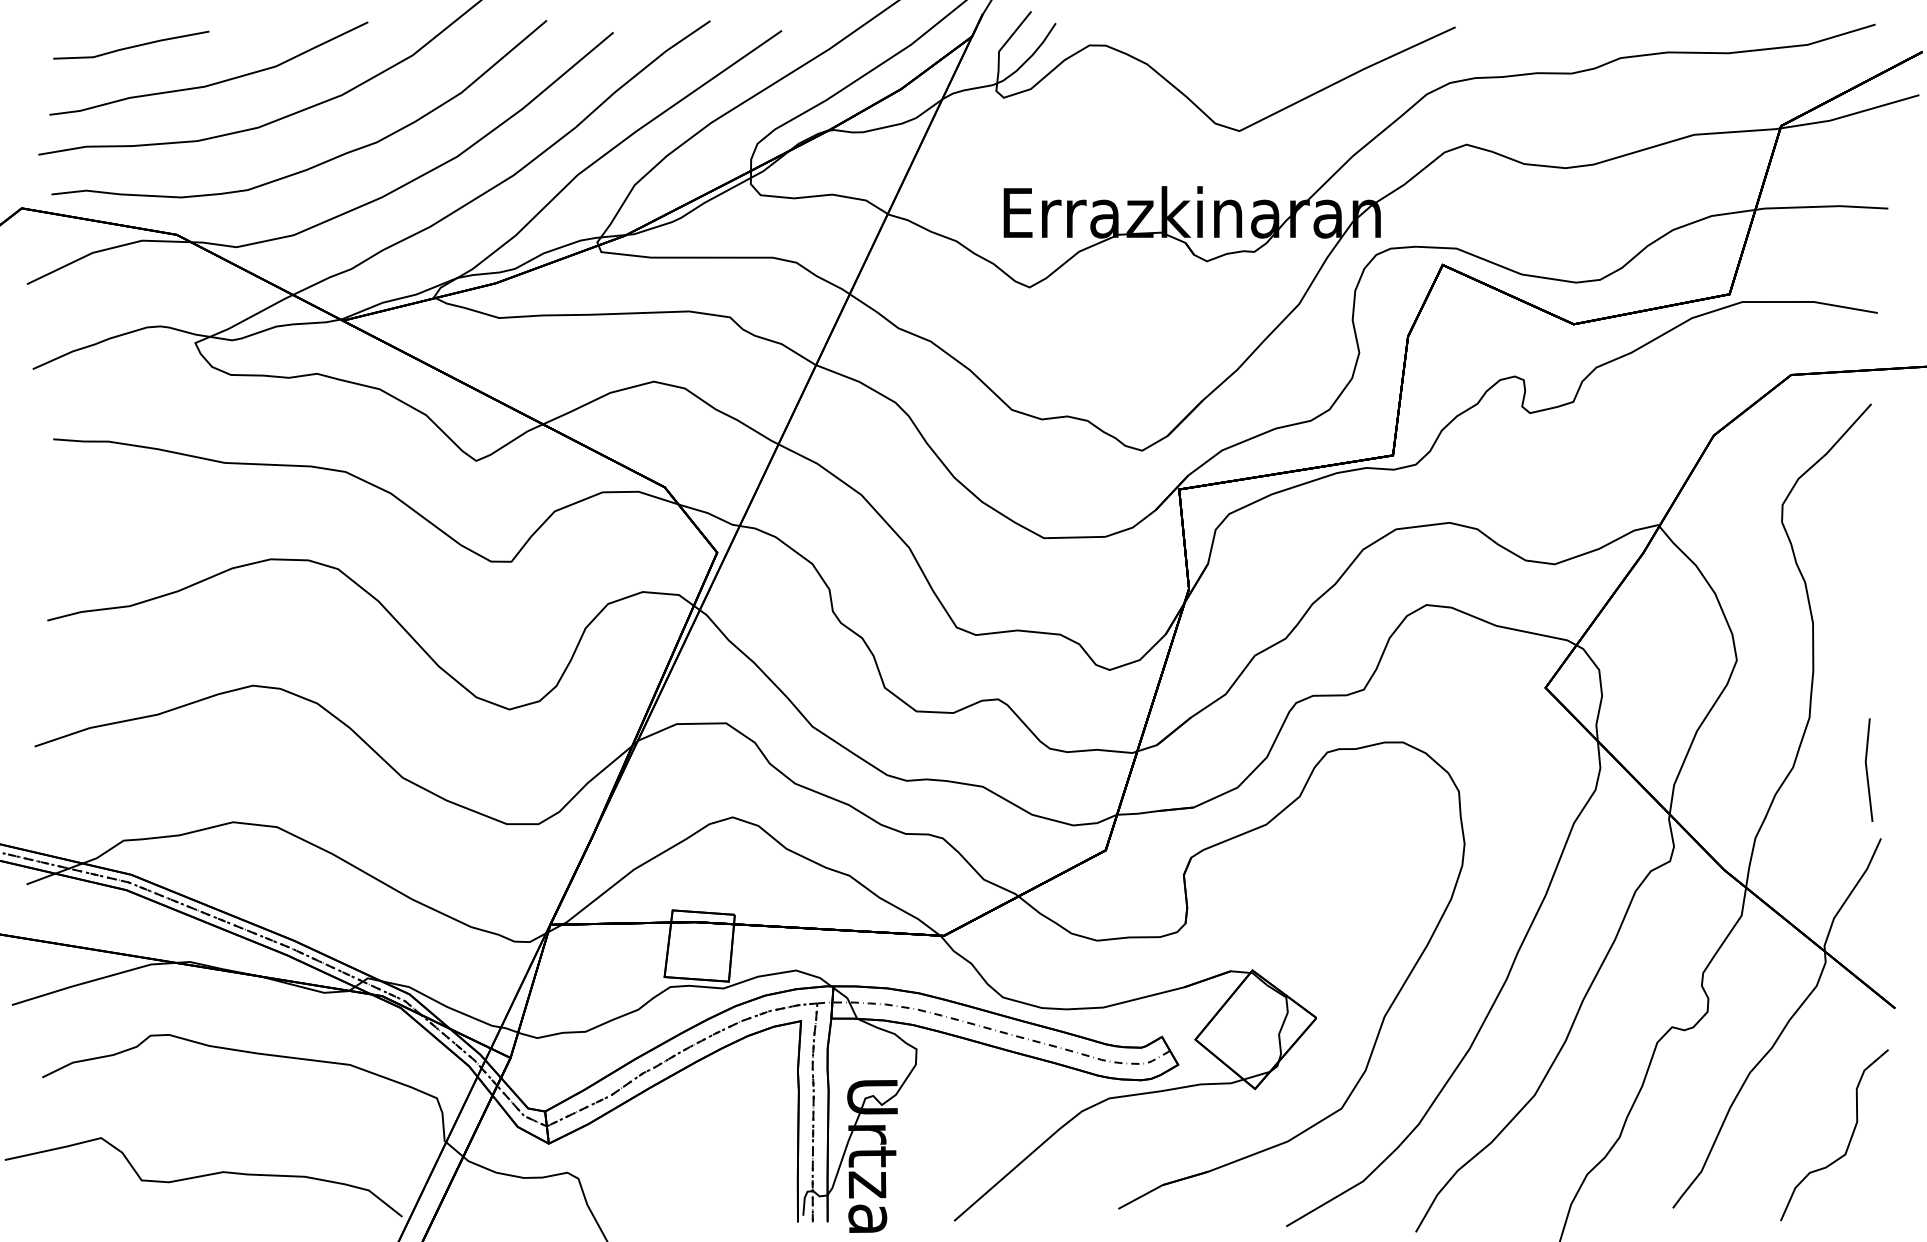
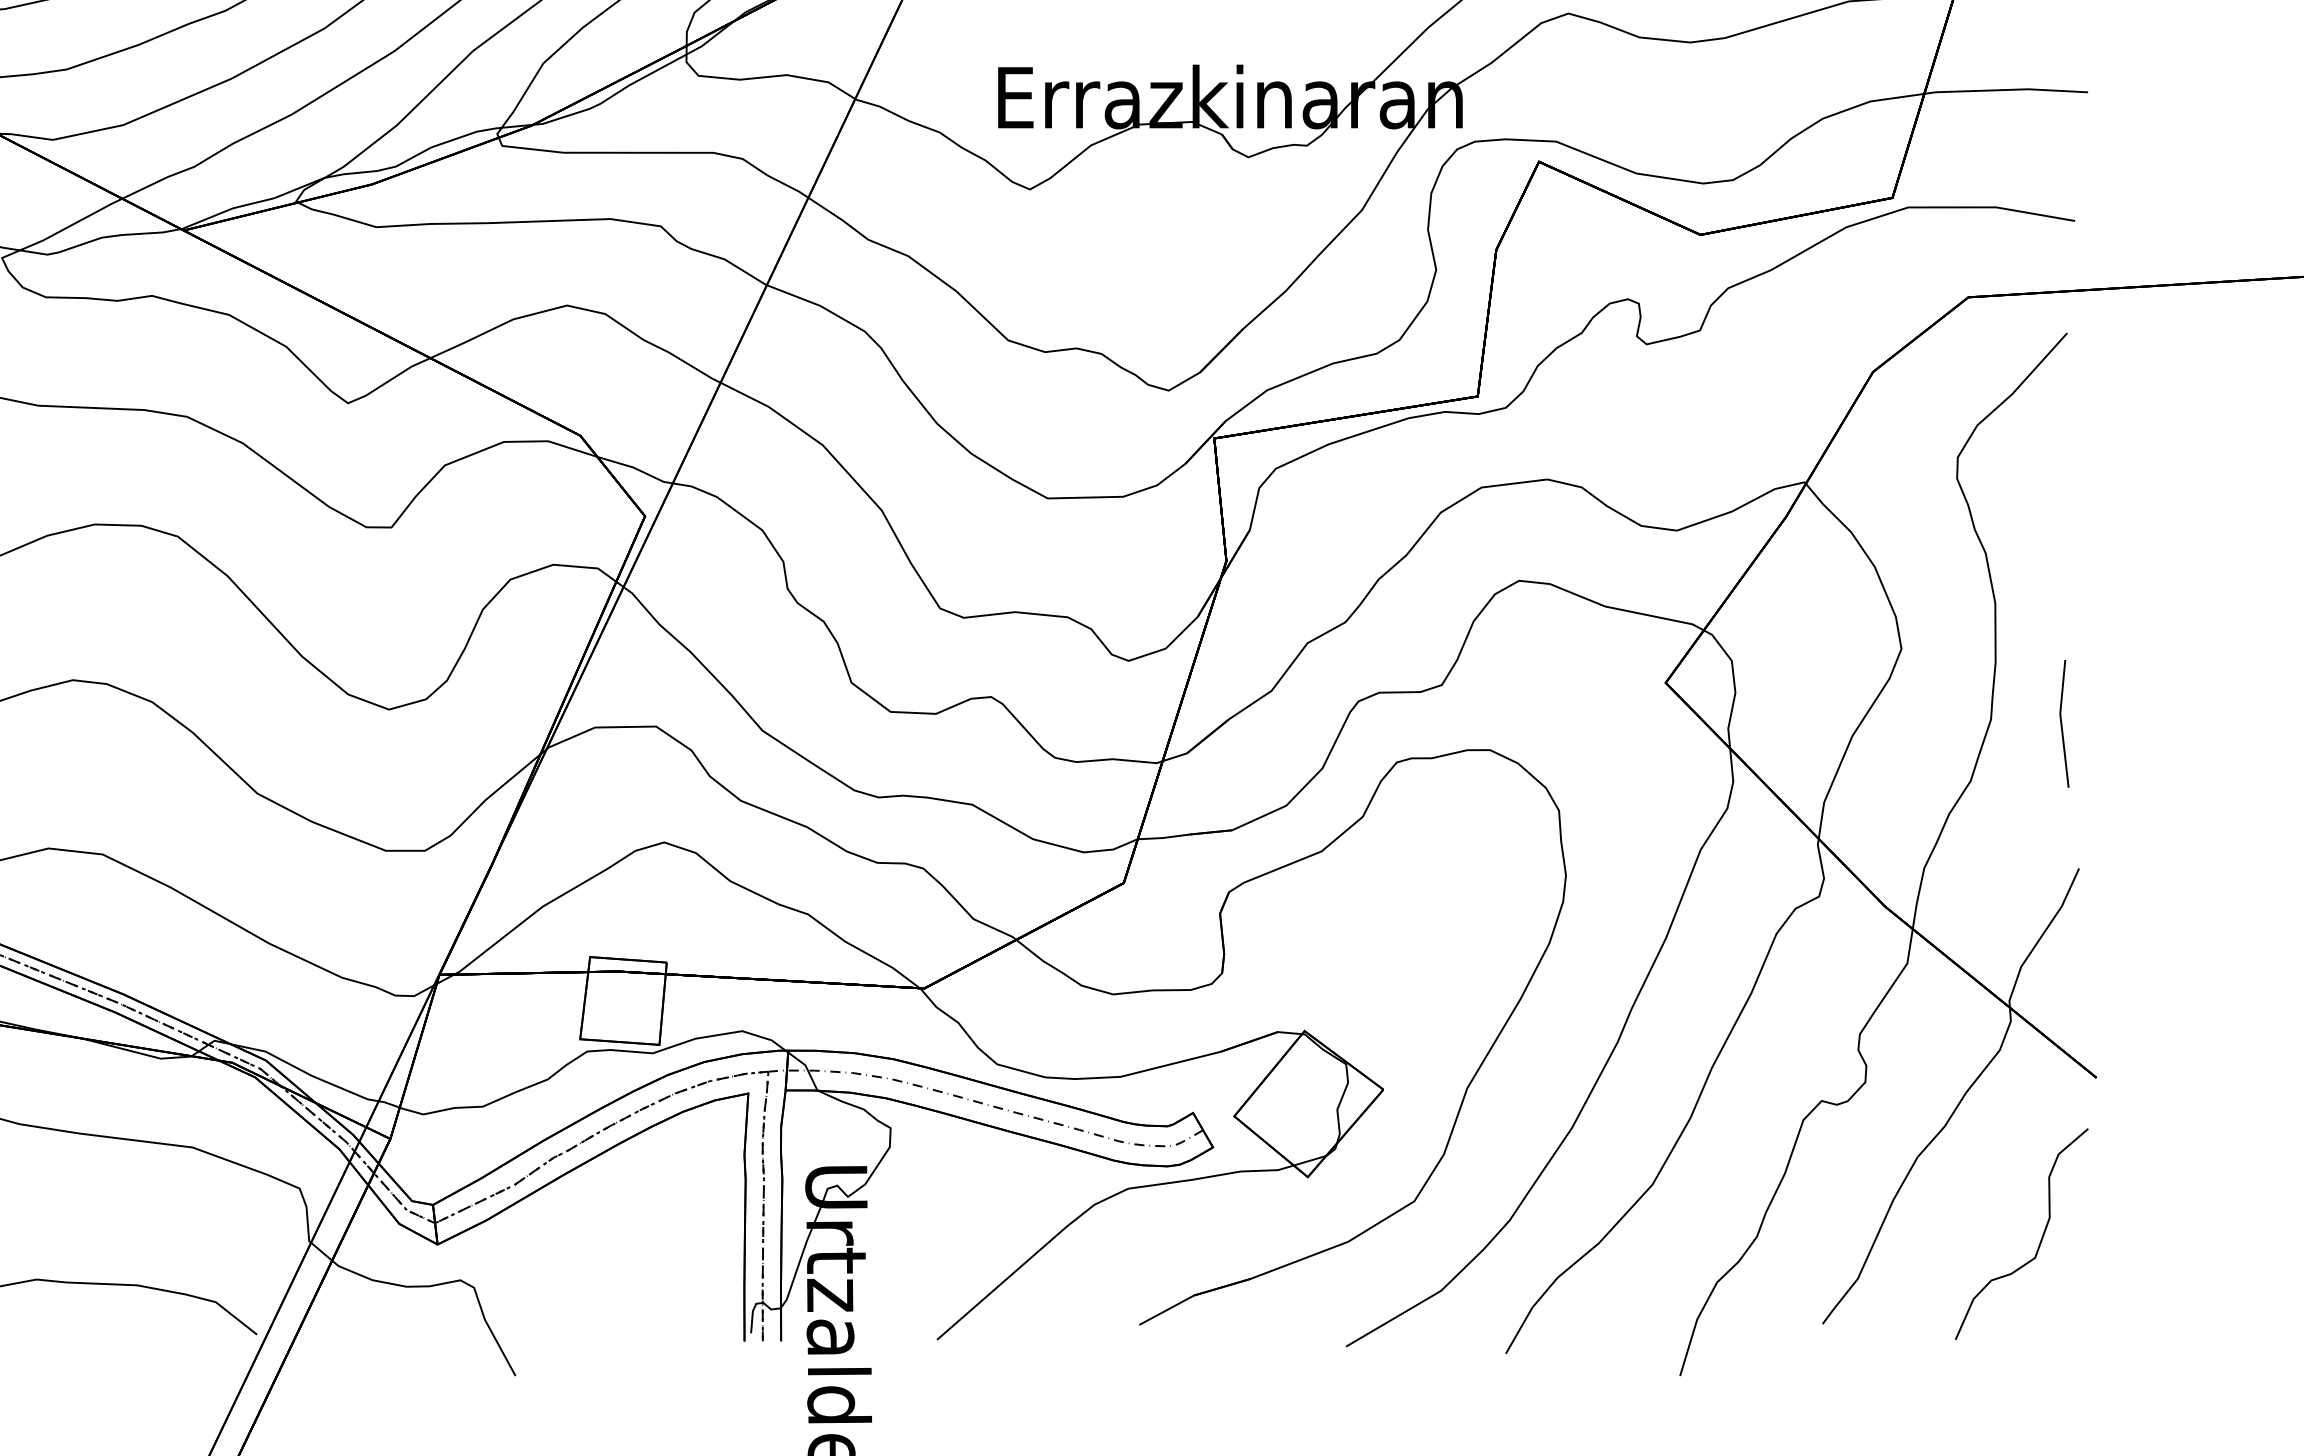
line: (1867, 769) -> (2062, 723), moved

